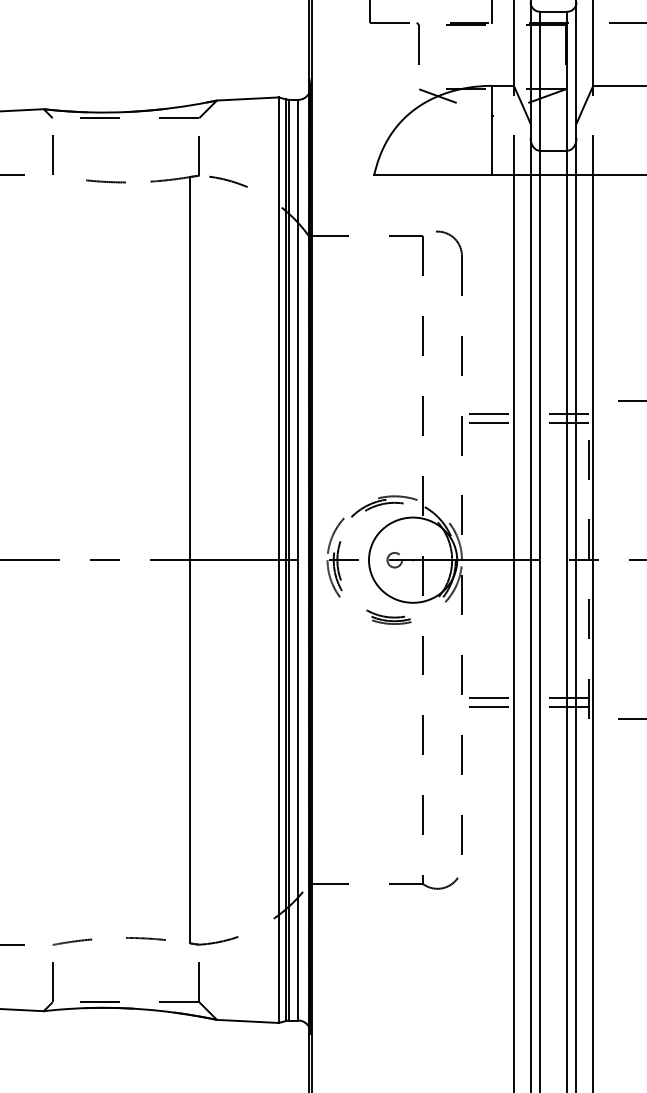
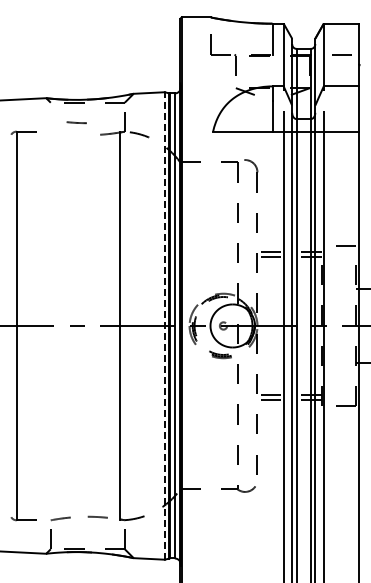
line: (52, 155) -> (50, 121), removed
line: (105, 181) -> (76, 122), moved
line: (277, 559) -> (164, 325), solid -> dashed

